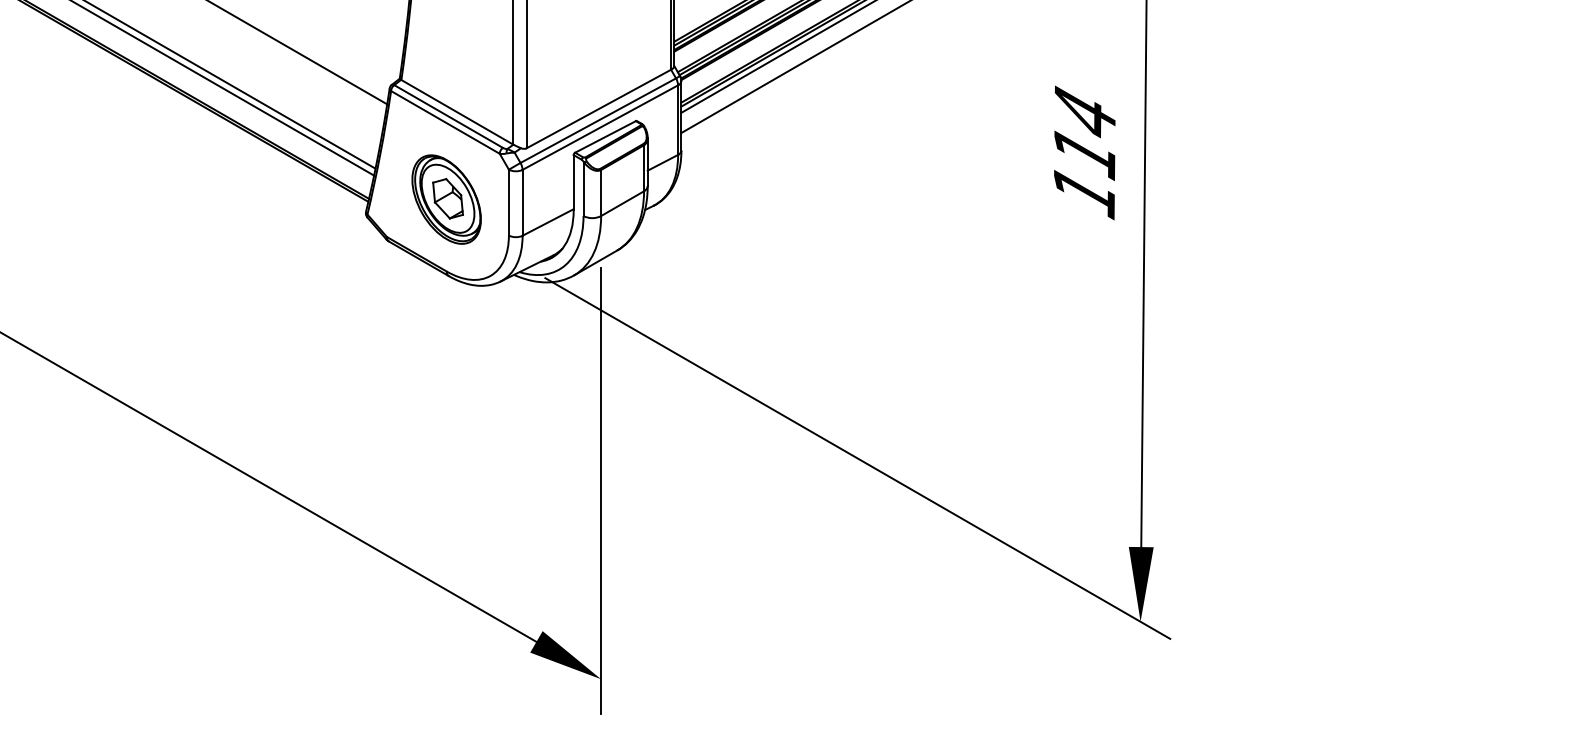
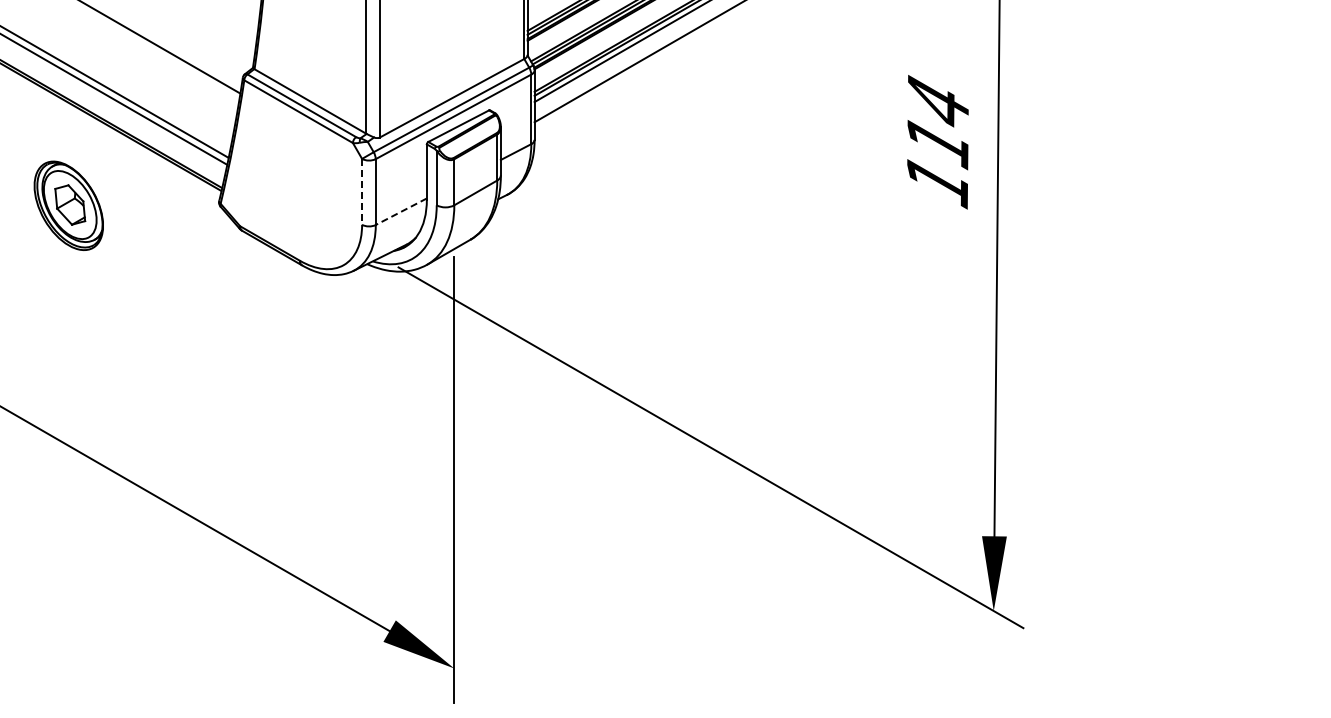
part: (446, 199) -> (68, 205), moved
line: (508, 202) -> (361, 191), solid -> dashed
line: (548, 222) -> (401, 211), solid -> dashed

